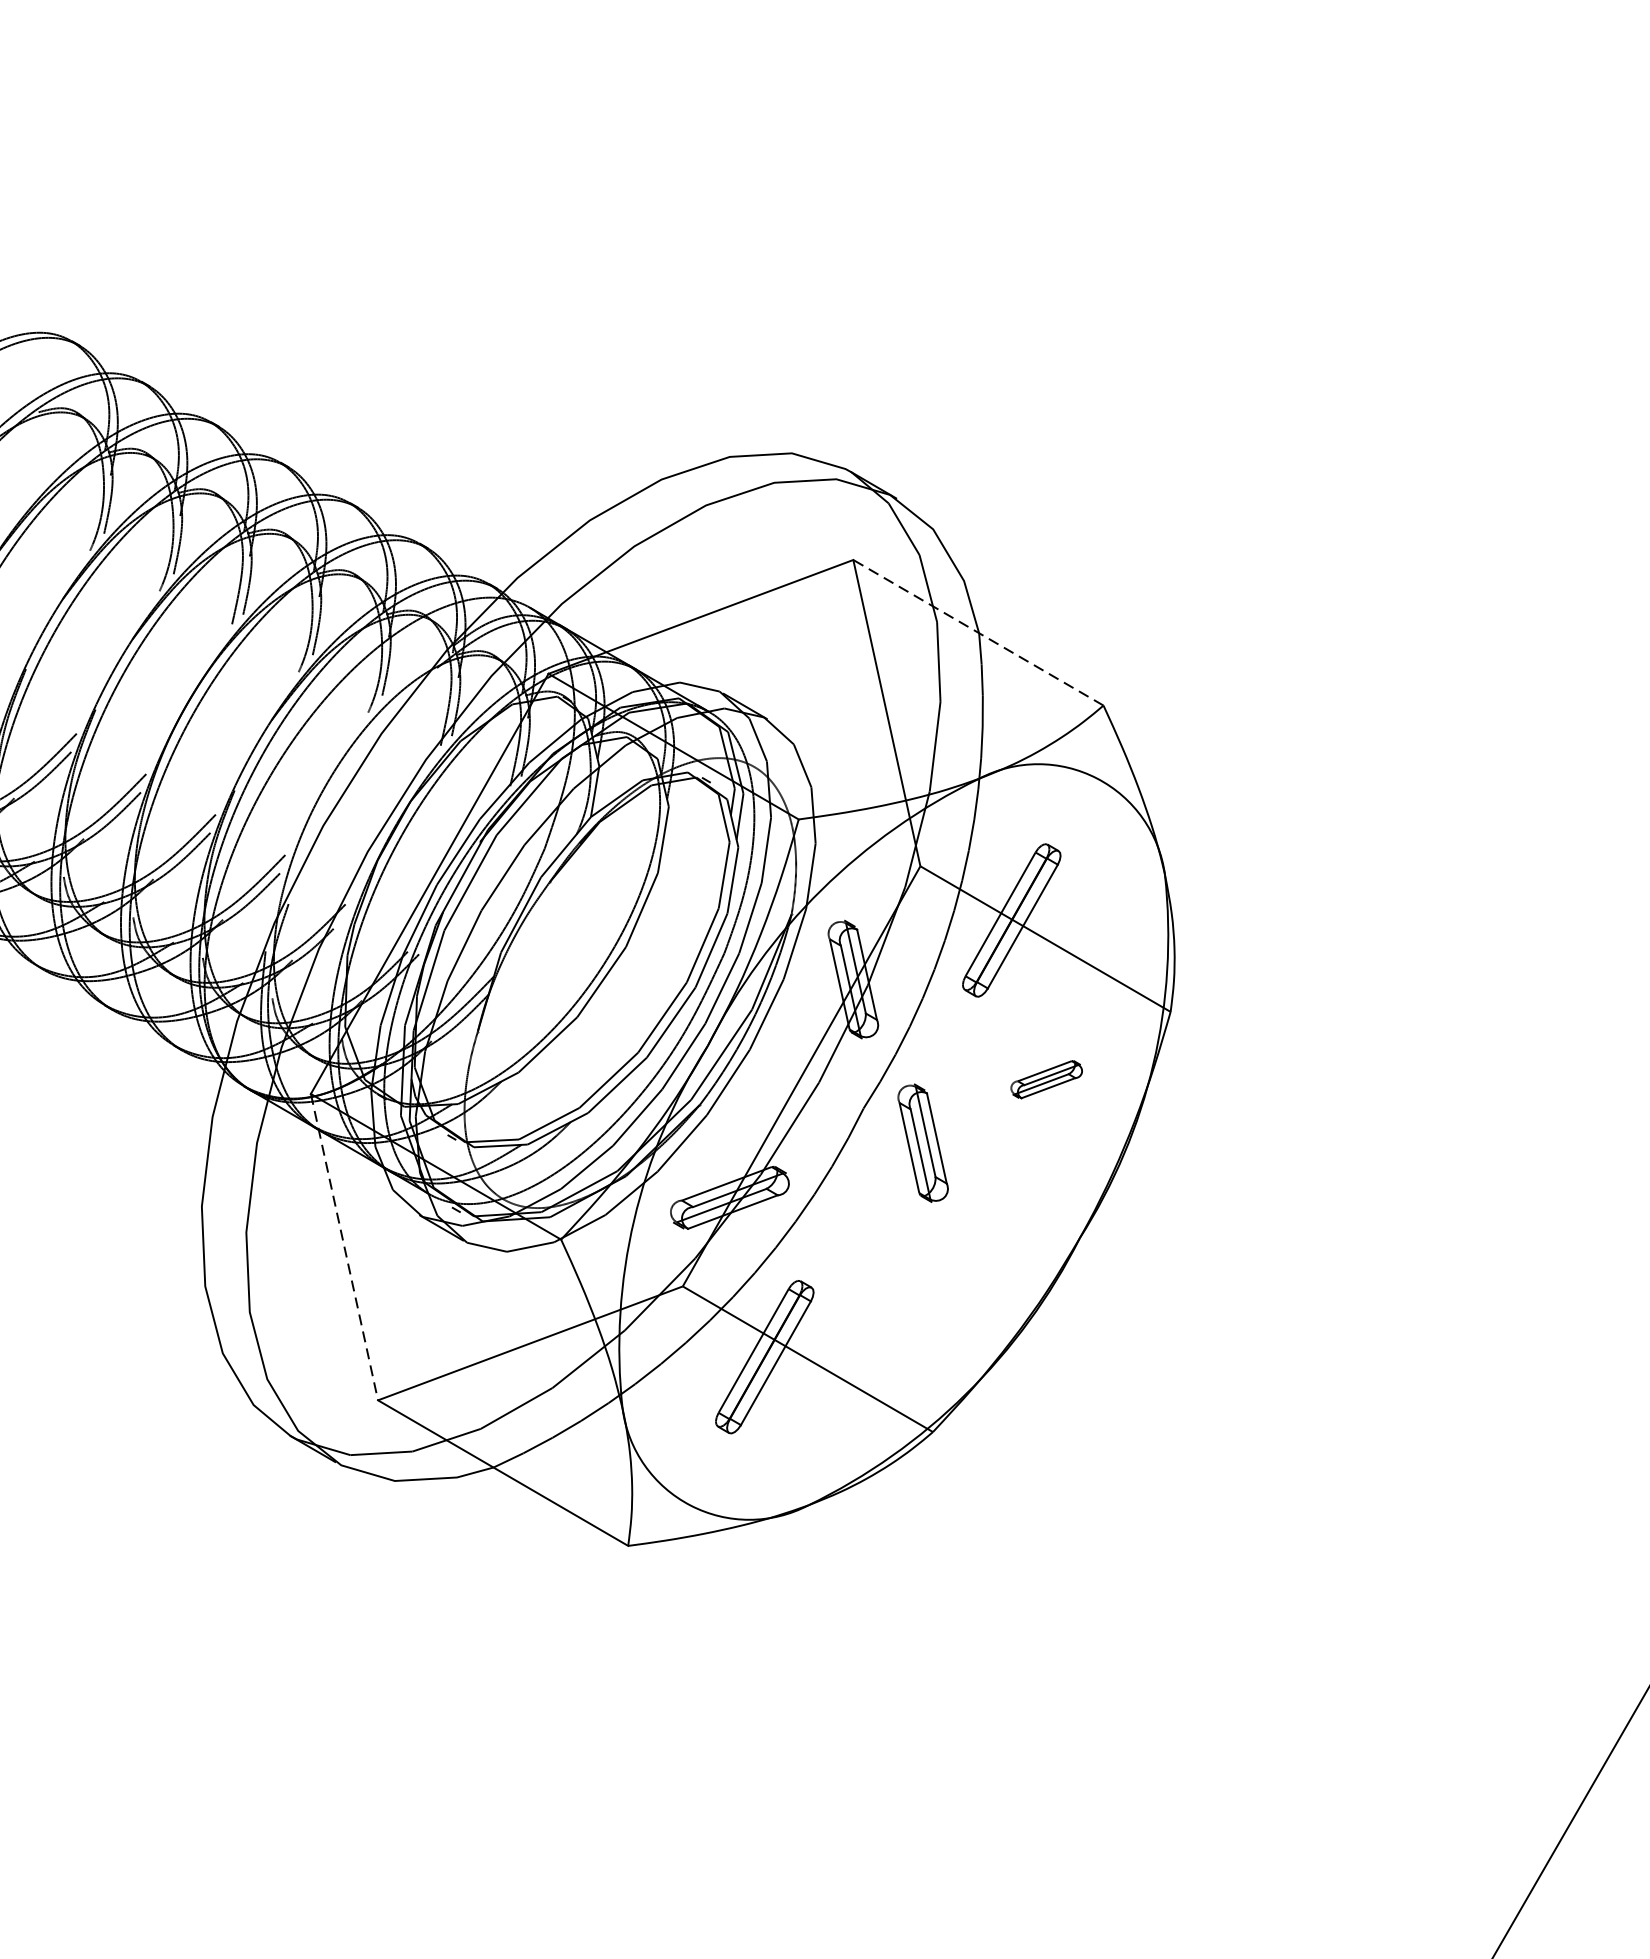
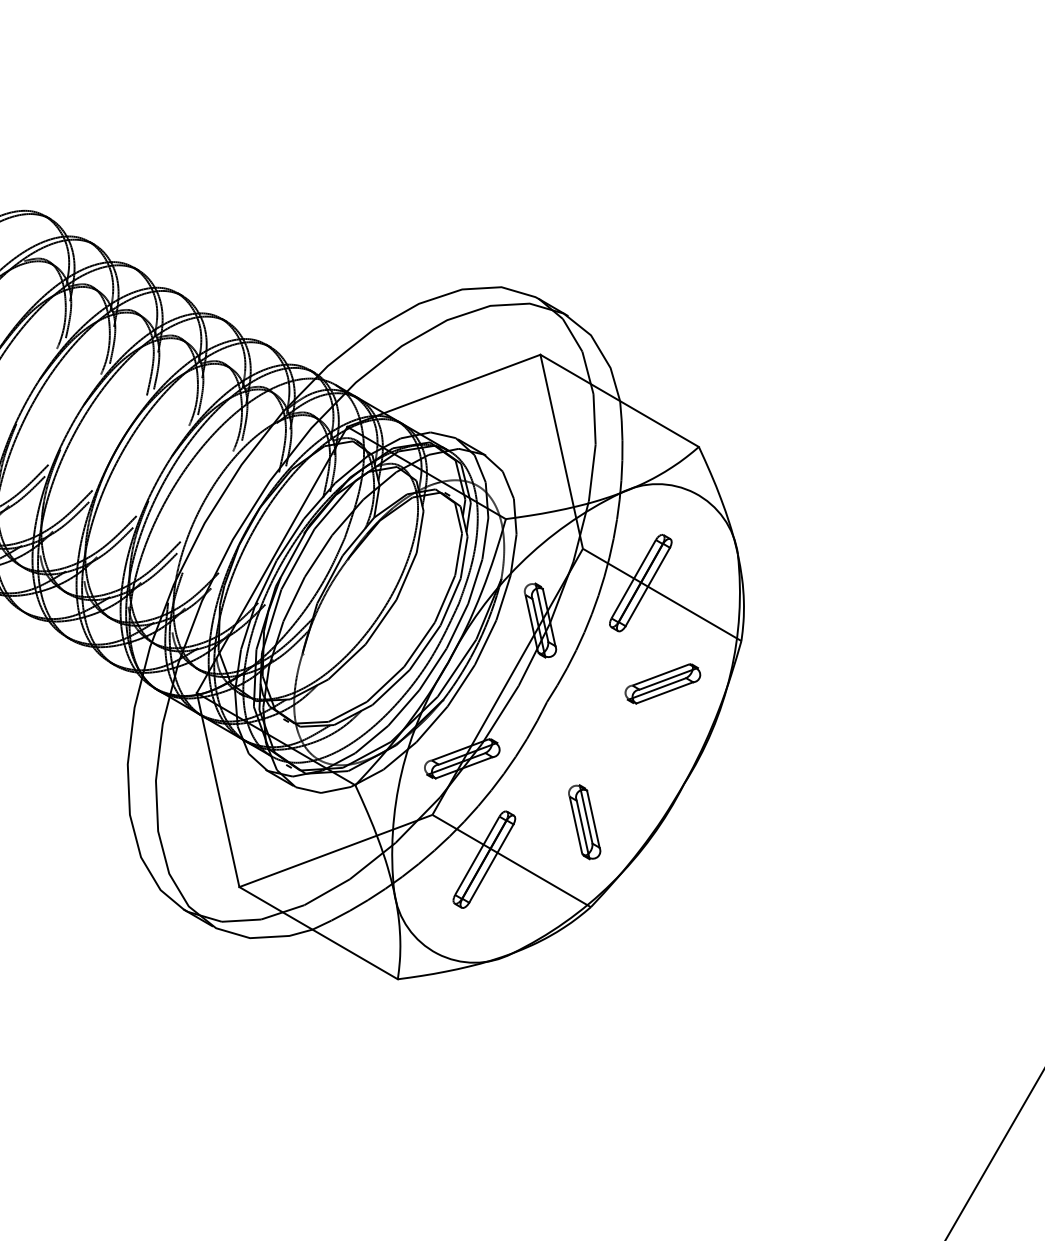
line: (978, 632) -> (619, 400), dashed -> solid
part: (1046, 1078) -> (662, 683), size x1.67
part: (922, 1143) -> (584, 822), moved
line: (345, 1247) -> (218, 790), dashed -> solid

